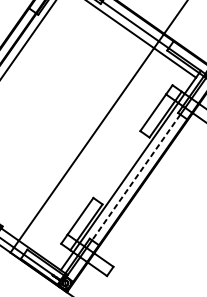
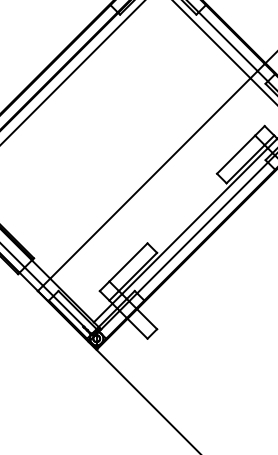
line: (136, 177) -> (202, 227), dashed -> solid

